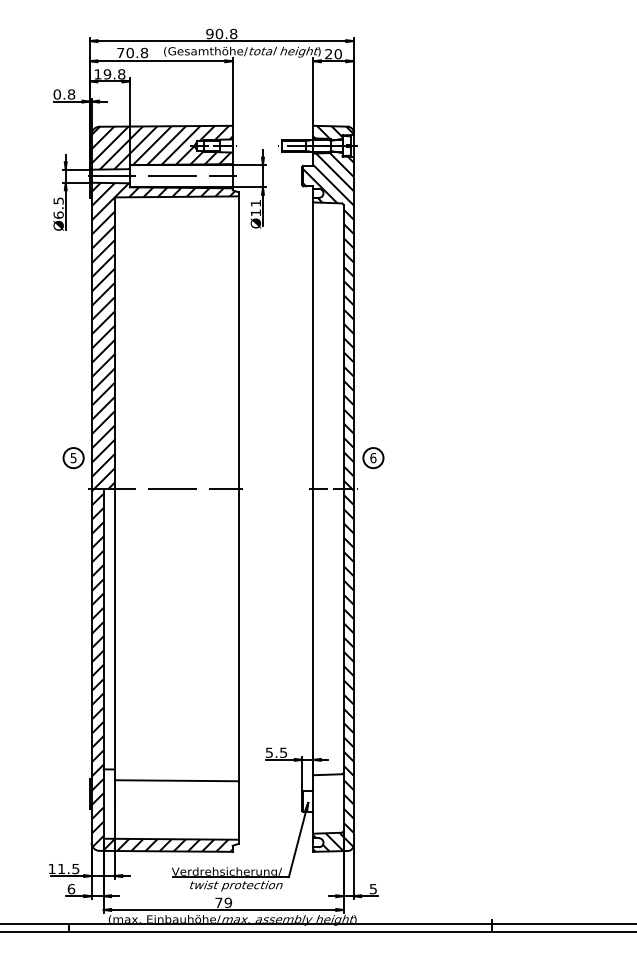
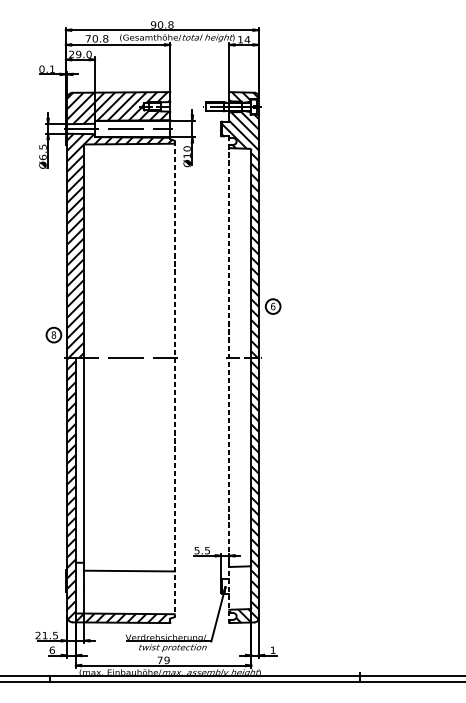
text: (333, 54) -> (243, 39), 20 -> 14
text: (109, 74) -> (80, 54), 19.8 -> 29.0
text: (71, 94) -> (52, 69), 0.8 -> 0.1
text: (255, 203) -> (186, 148), Ø11 -> Ø10
text: (73, 458) -> (53, 335), 5 -> 8
part: (373, 458) -> (273, 306), moved
line: (238, 518) -> (174, 379), solid -> dashed
line: (313, 519) -> (229, 380), solid -> dashed
text: (51, 868) -> (37, 635), 11.5 -> 21.5
text: (372, 889) -> (272, 650), 5 -> 1

